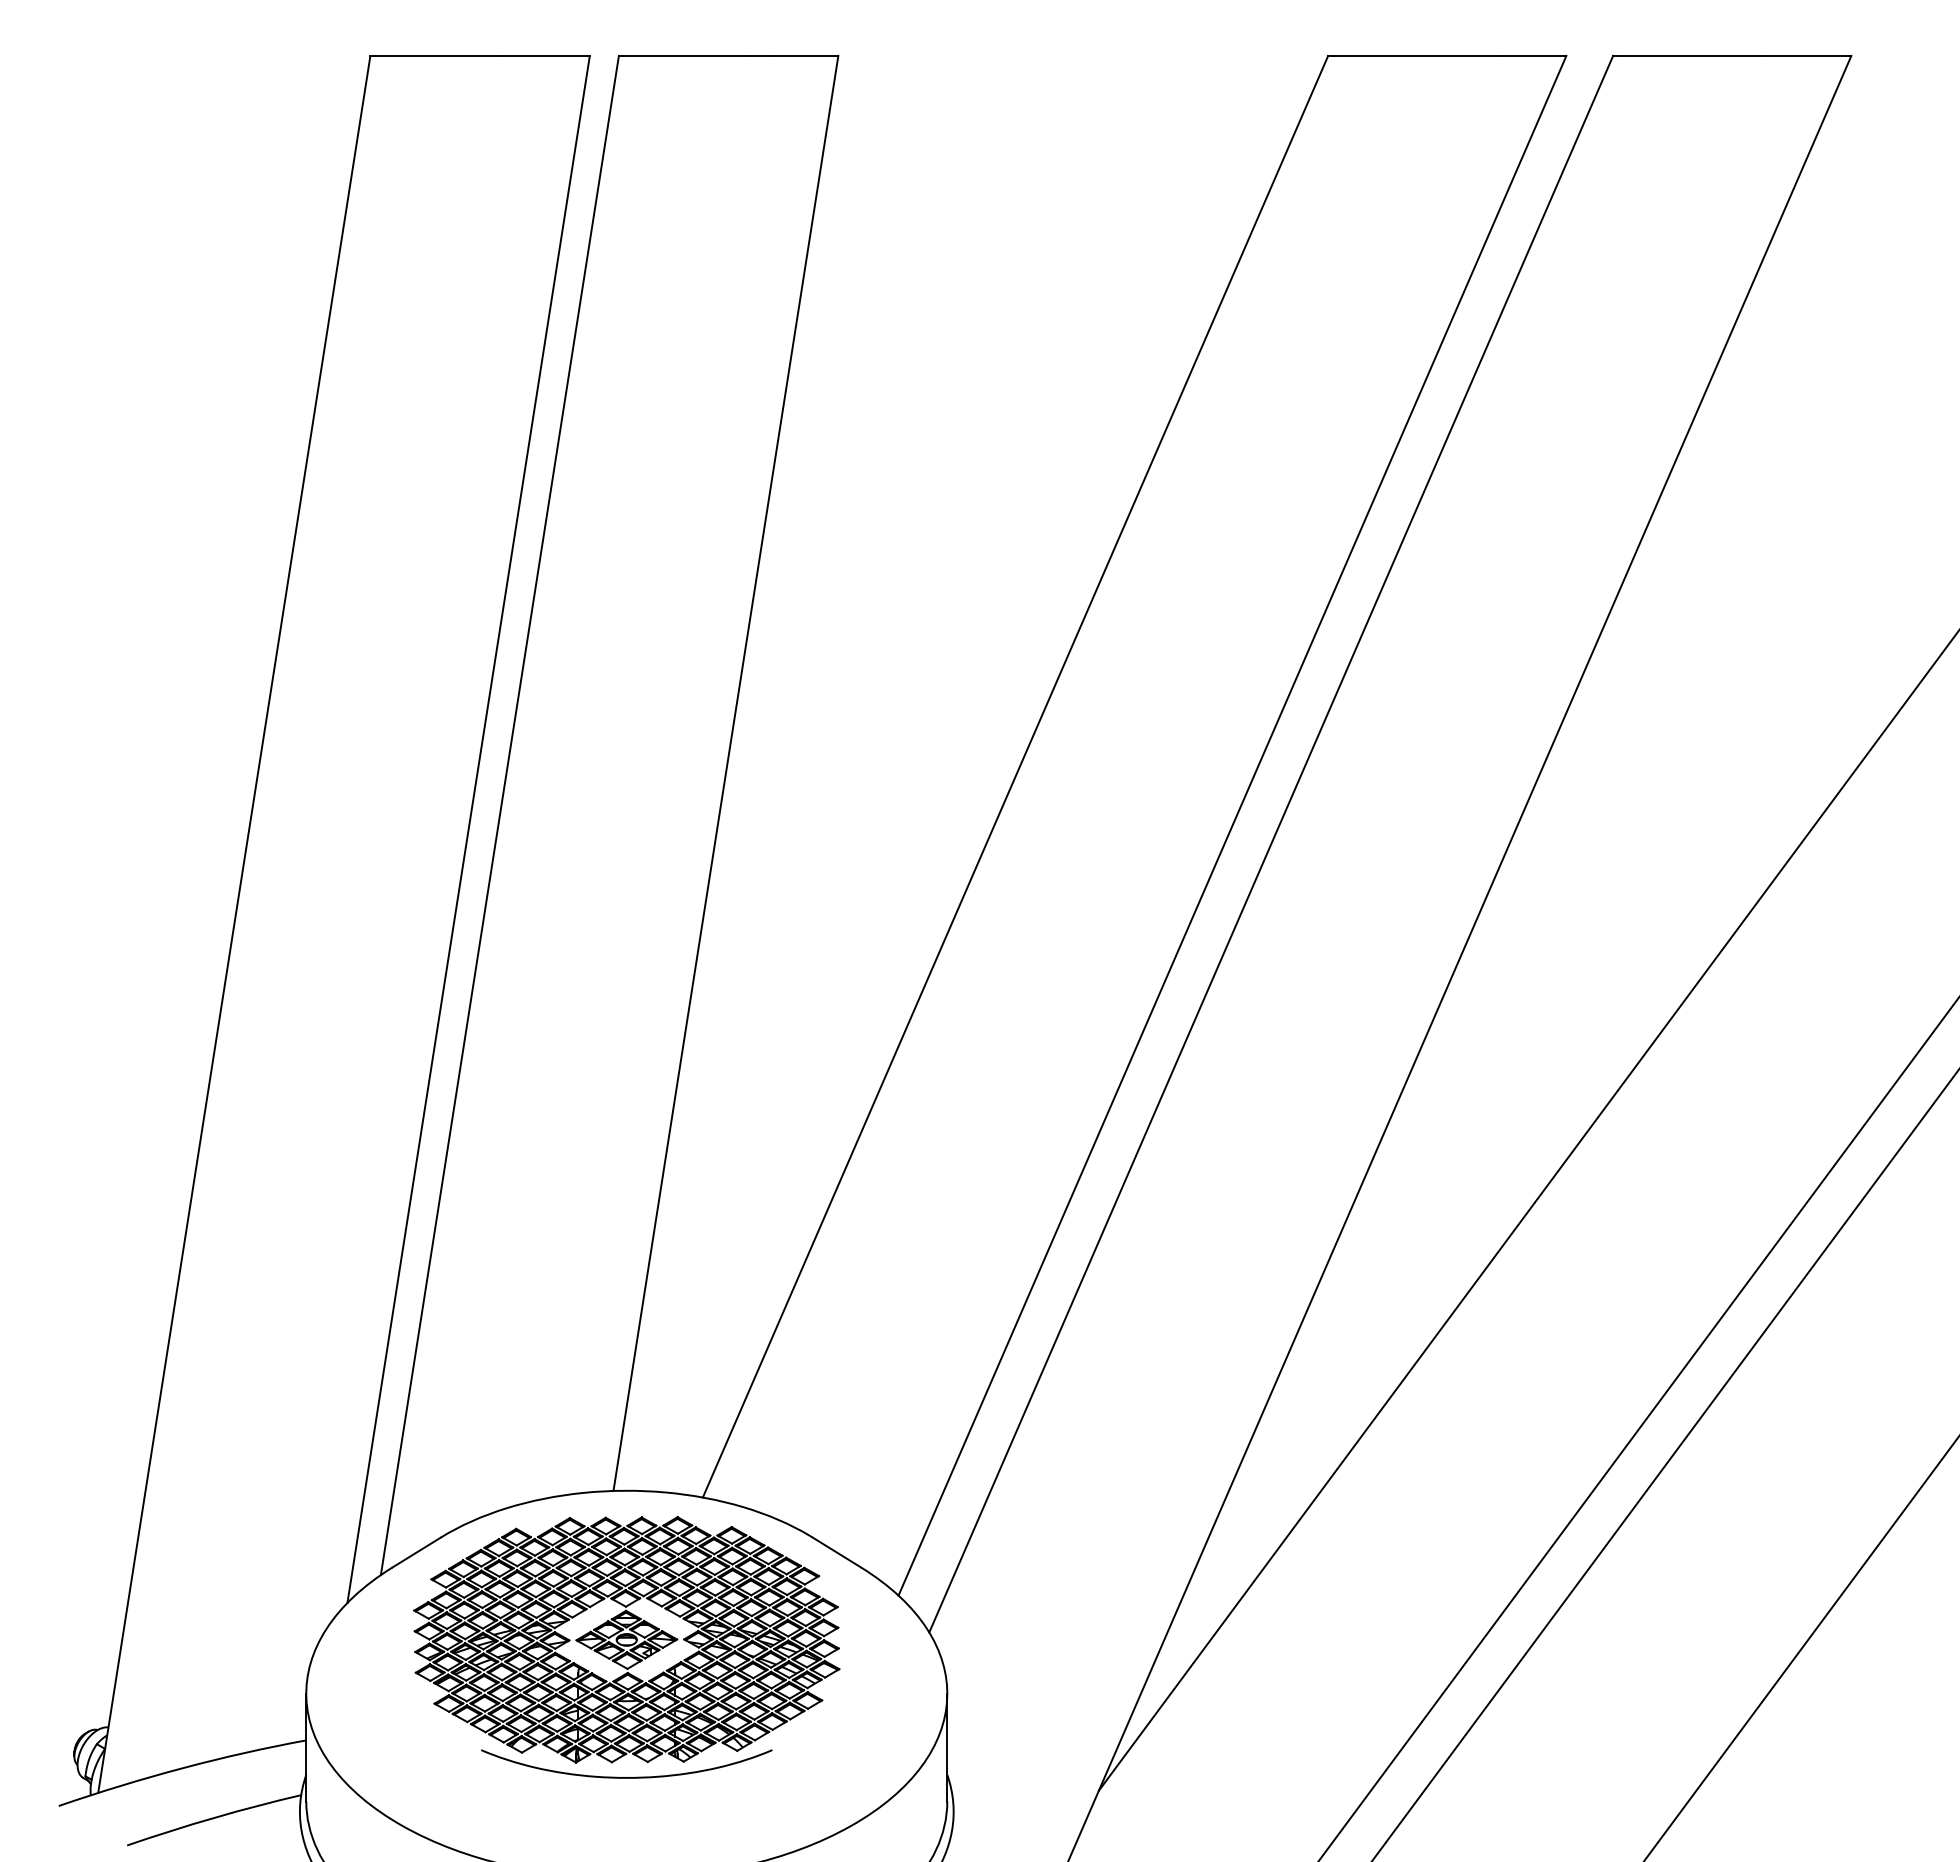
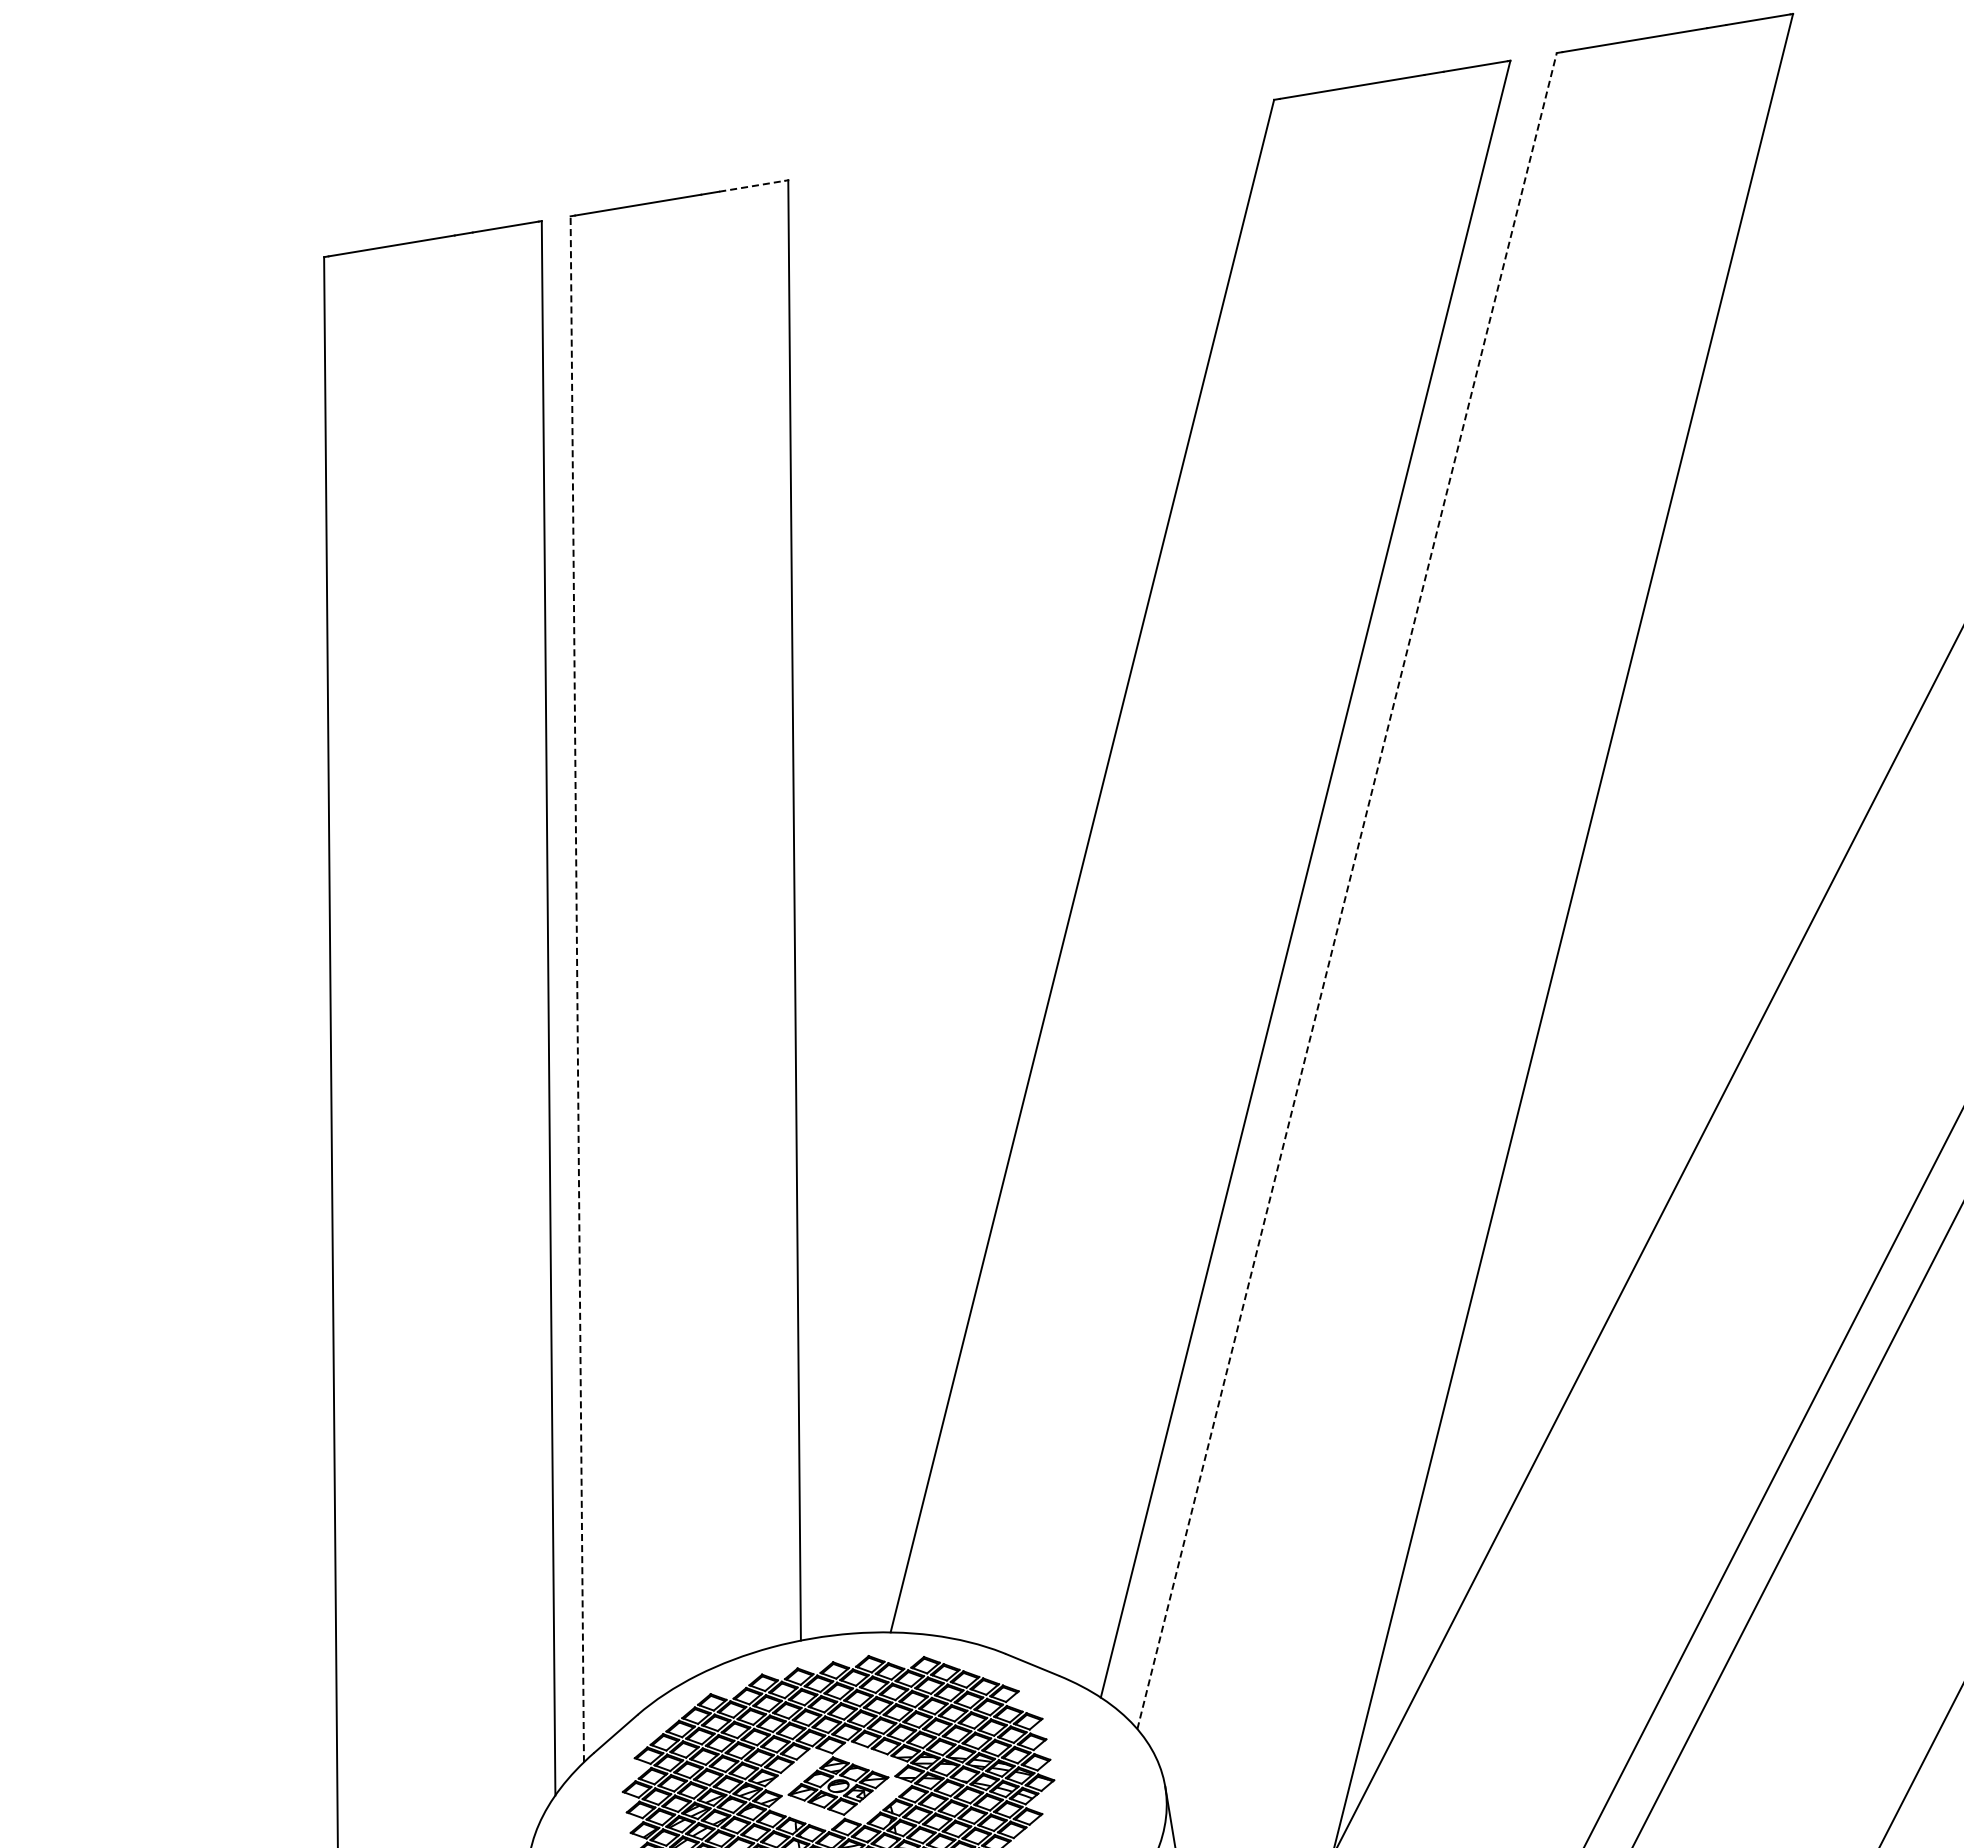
line: (802, 55) -> (752, 185), solid -> dashed
line: (499, 815) -> (576, 989), solid -> dashed
line: (1271, 843) -> (1347, 890), solid -> dashed

